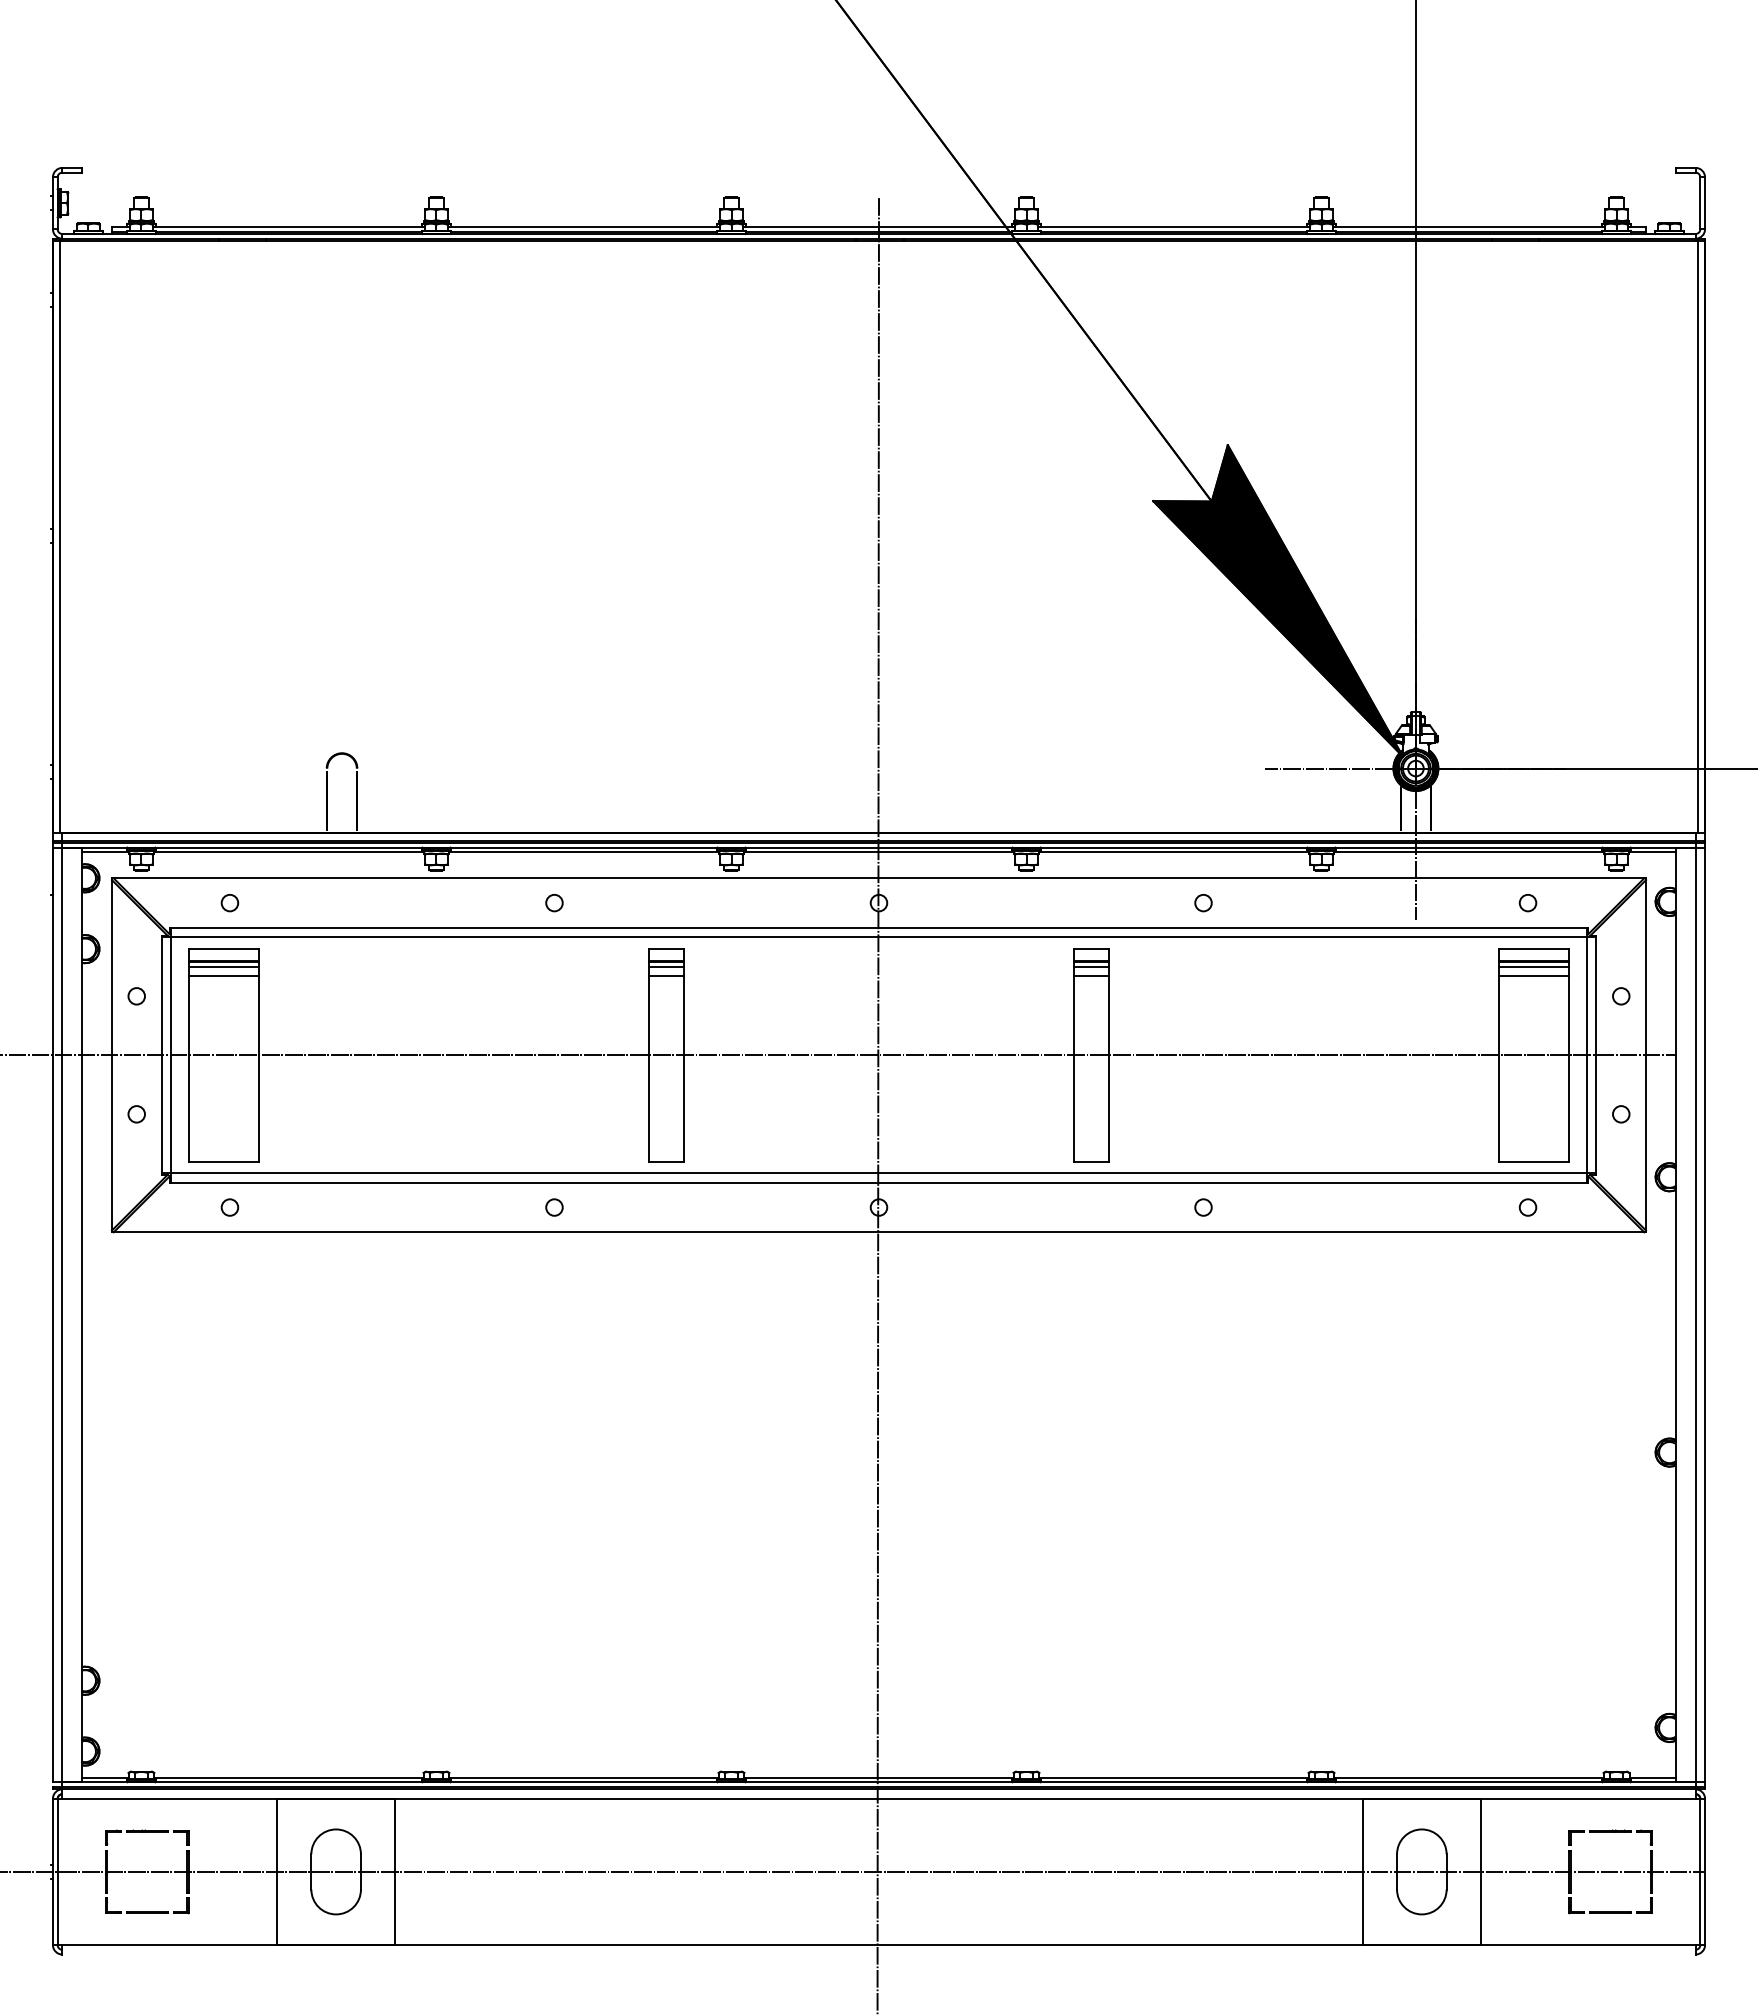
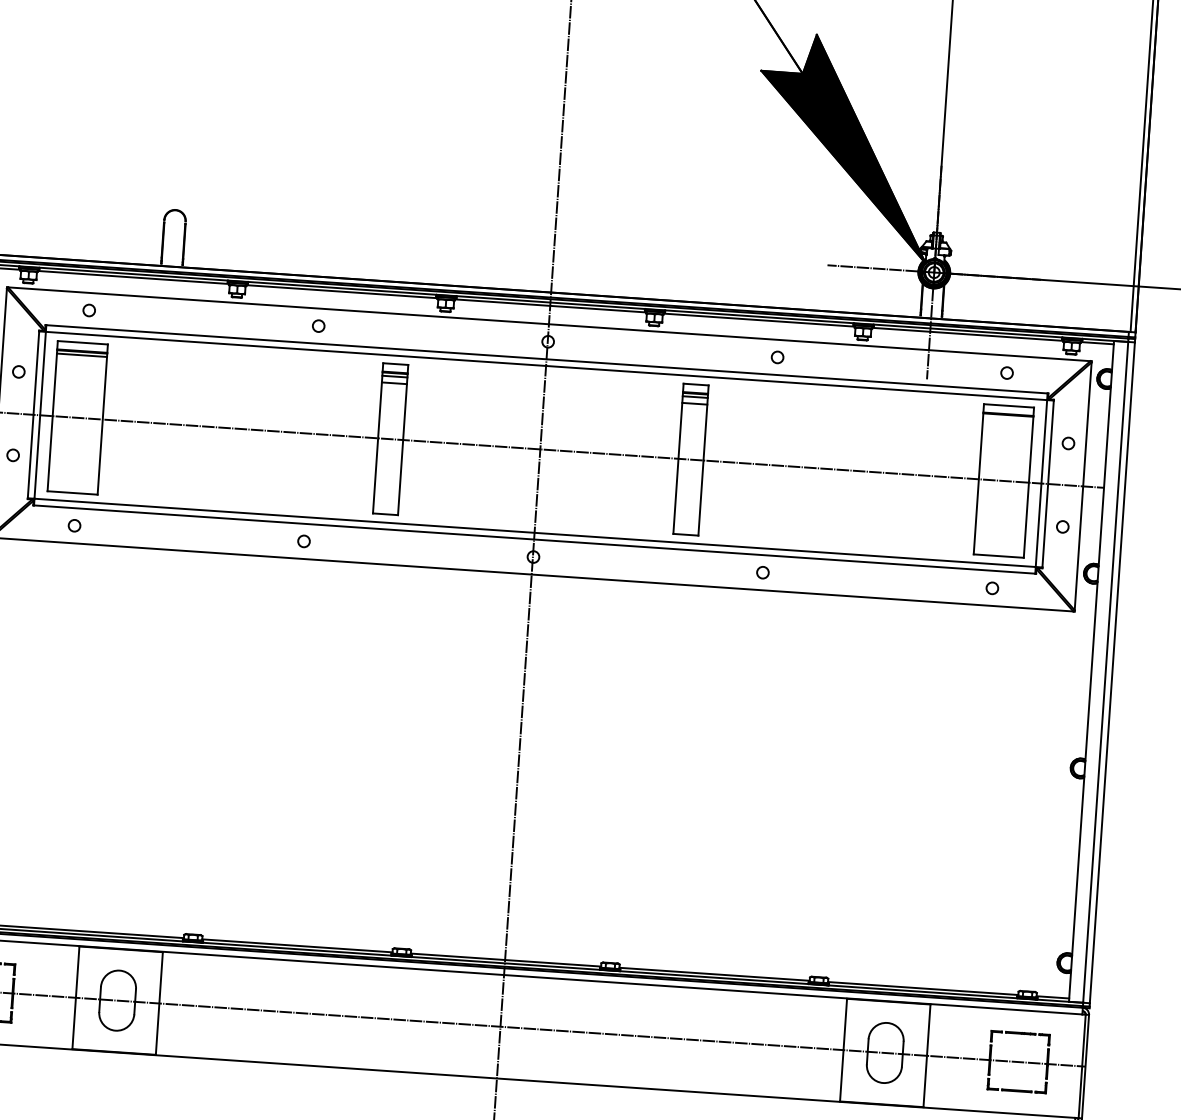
line: (1533, 966) -> (1007, 418), removed
line: (223, 976) -> (81, 362), removed
line: (1533, 976) -> (1007, 425), removed

